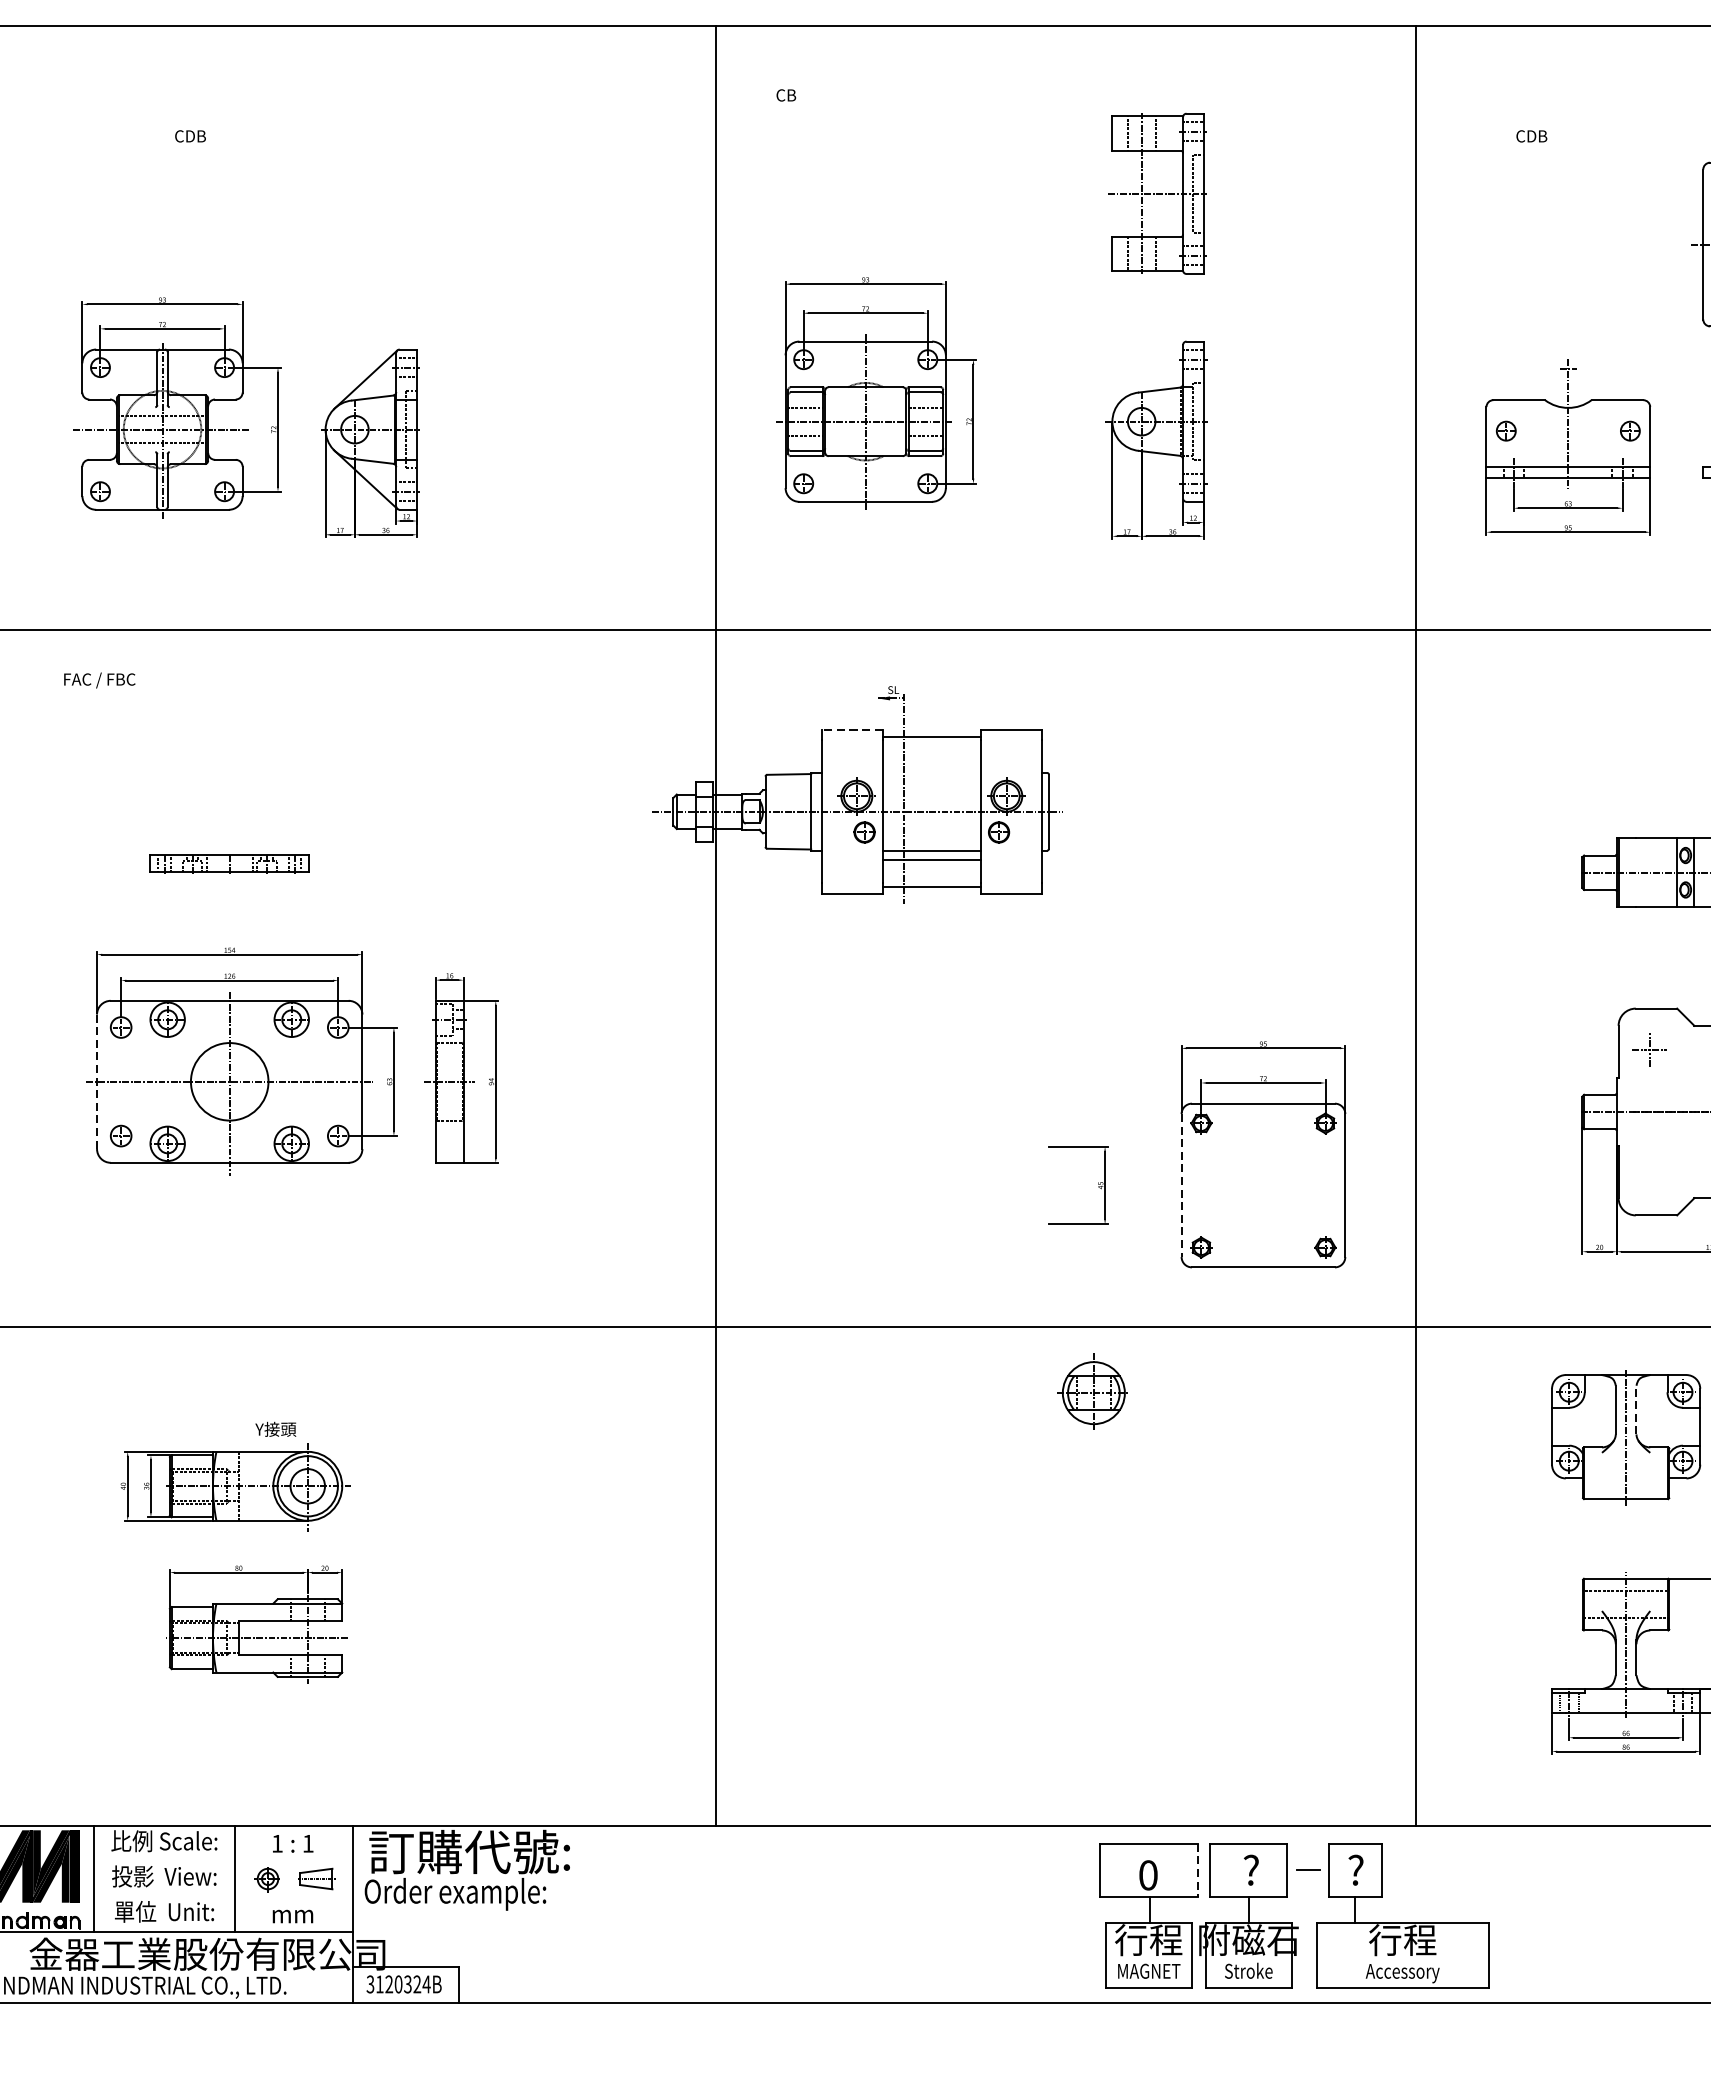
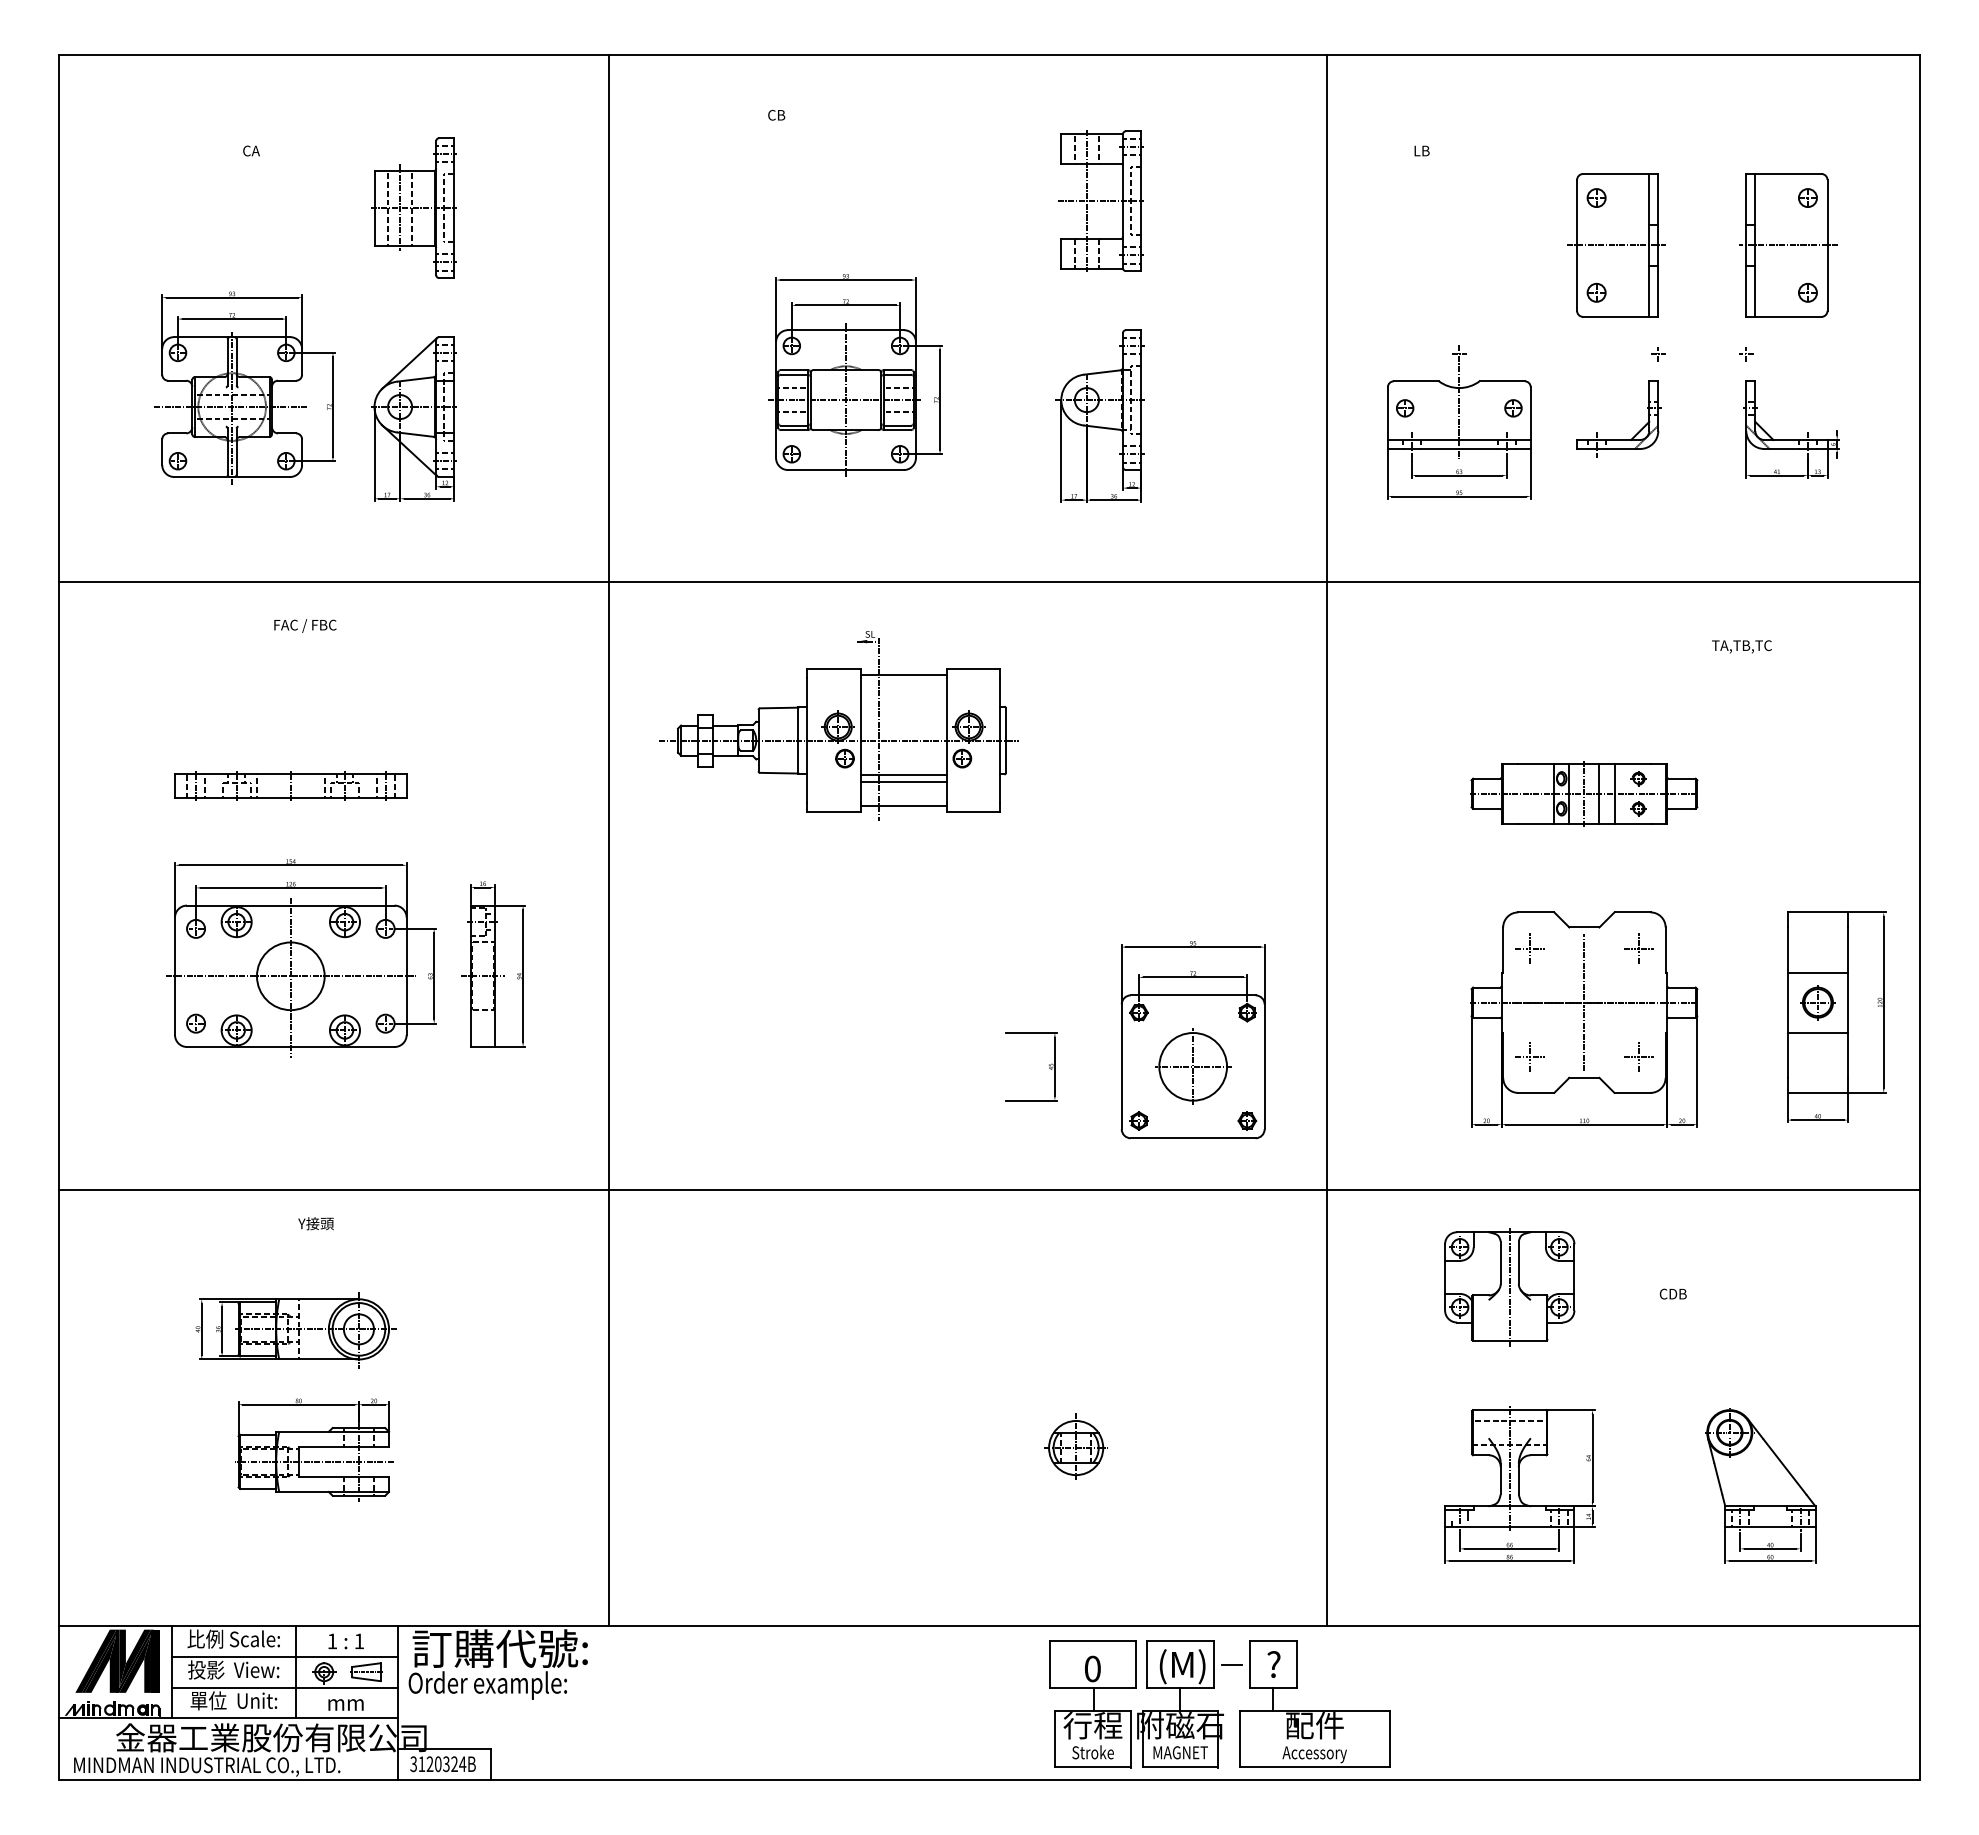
text: (194, 135) -> (260, 150), CDB -> CA
text: (1531, 135) -> (1427, 150), CDB -> LB
part: (370, 201) -> (413, 207), added
text: (99, 679) -> (305, 625), moved
line: (852, 730) -> (834, 669), dashed -> solid
part: (229, 863) -> (290, 785), size x1.67
line: (716, 926) -> (608, 840), moved
line: (97, 1082) -> (175, 976), dashed -> solid
part: (1648, 1173) -> (1529, 1056), added
part: (1263, 1185) -> (1193, 1066), added
line: (1181, 1186) -> (1121, 1067), dashed -> solid
part: (1093, 1391) -> (1075, 1446), moved
line: (1636, 1409) -> (1518, 1262), dashed -> solid
text: (275, 1429) -> (315, 1223), moved
line: (223, 1861) -> (285, 1656), added
line: (1197, 1871) -> (1135, 1665), dashed -> solid
text: (1251, 1872) -> (1182, 1666), ? -> (M)
line: (223, 1896) -> (285, 1687), added
text: (1402, 1940) -> (1314, 1725), 行程 -> 配件
text: (1149, 1971) -> (1093, 1752), MAGNET -> Stroke
text: (1248, 1971) -> (1180, 1752), Stroke -> MAGNET

